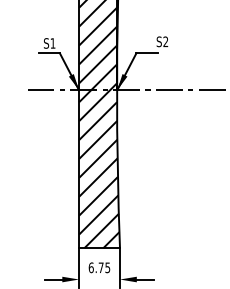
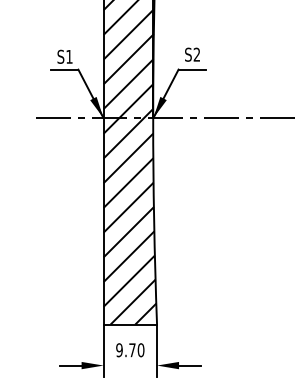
text: (162, 41) -> (192, 54), moved
text: (99, 267) -> (130, 350), 6.75 -> 9.70

